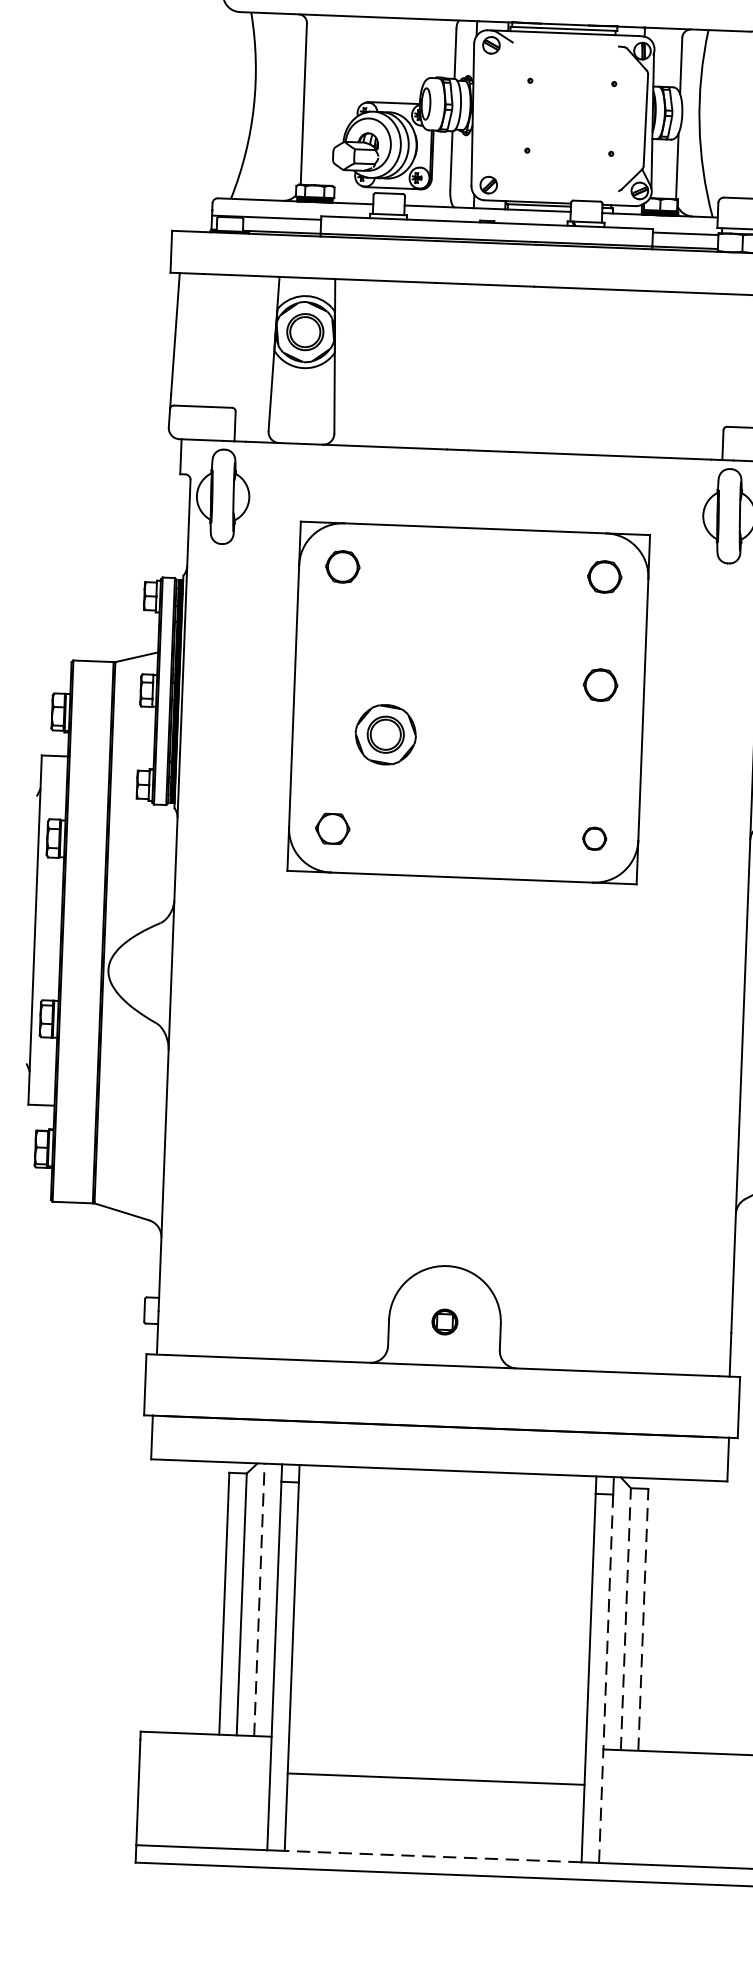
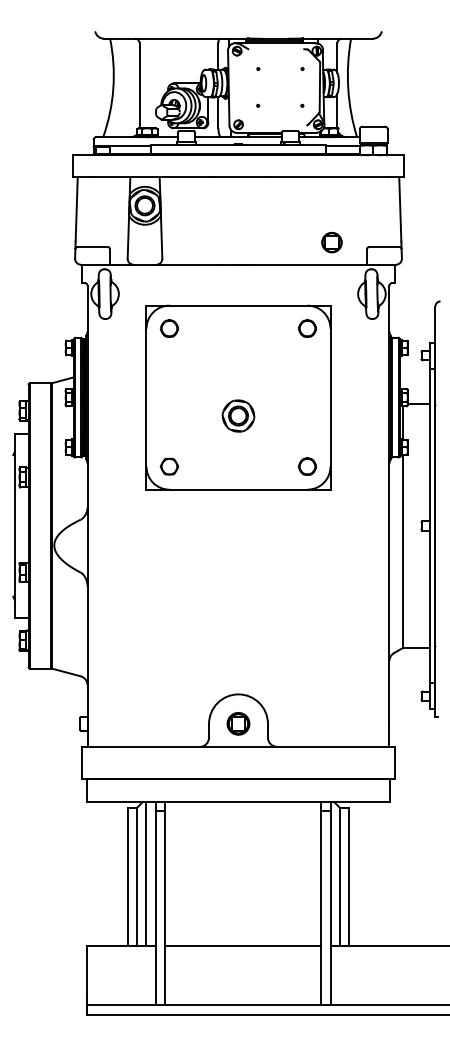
part: (656, 415) -> (331, 242), added
part: (600, 684) -> (307, 385), removed
part: (385, 733) -> (238, 415), moved
part: (594, 838) -> (307, 466), size x1.43
part: (444, 1321) -> (238, 723), size x1.67
line: (259, 1599) -> (146, 873), dashed -> solid
line: (625, 1618) -> (339, 876), dashed -> solid
line: (642, 1619) -> (348, 876), dashed -> solid
line: (606, 1679) -> (330, 908), dashed -> solid
line: (434, 1778) -> (242, 945), moved
line: (432, 1856) -> (242, 1005), dashed -> solid

